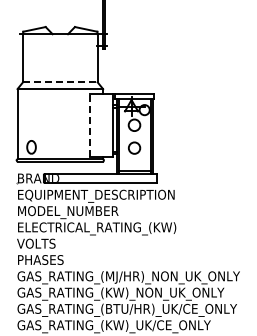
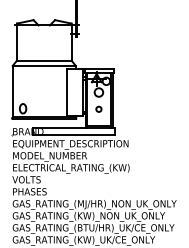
line: (60, 82) -> (44, 61), dashed -> solid
line: (90, 125) -> (66, 92), dashed -> solid
circle: (134, 147) -> (98, 108), size x0.62

